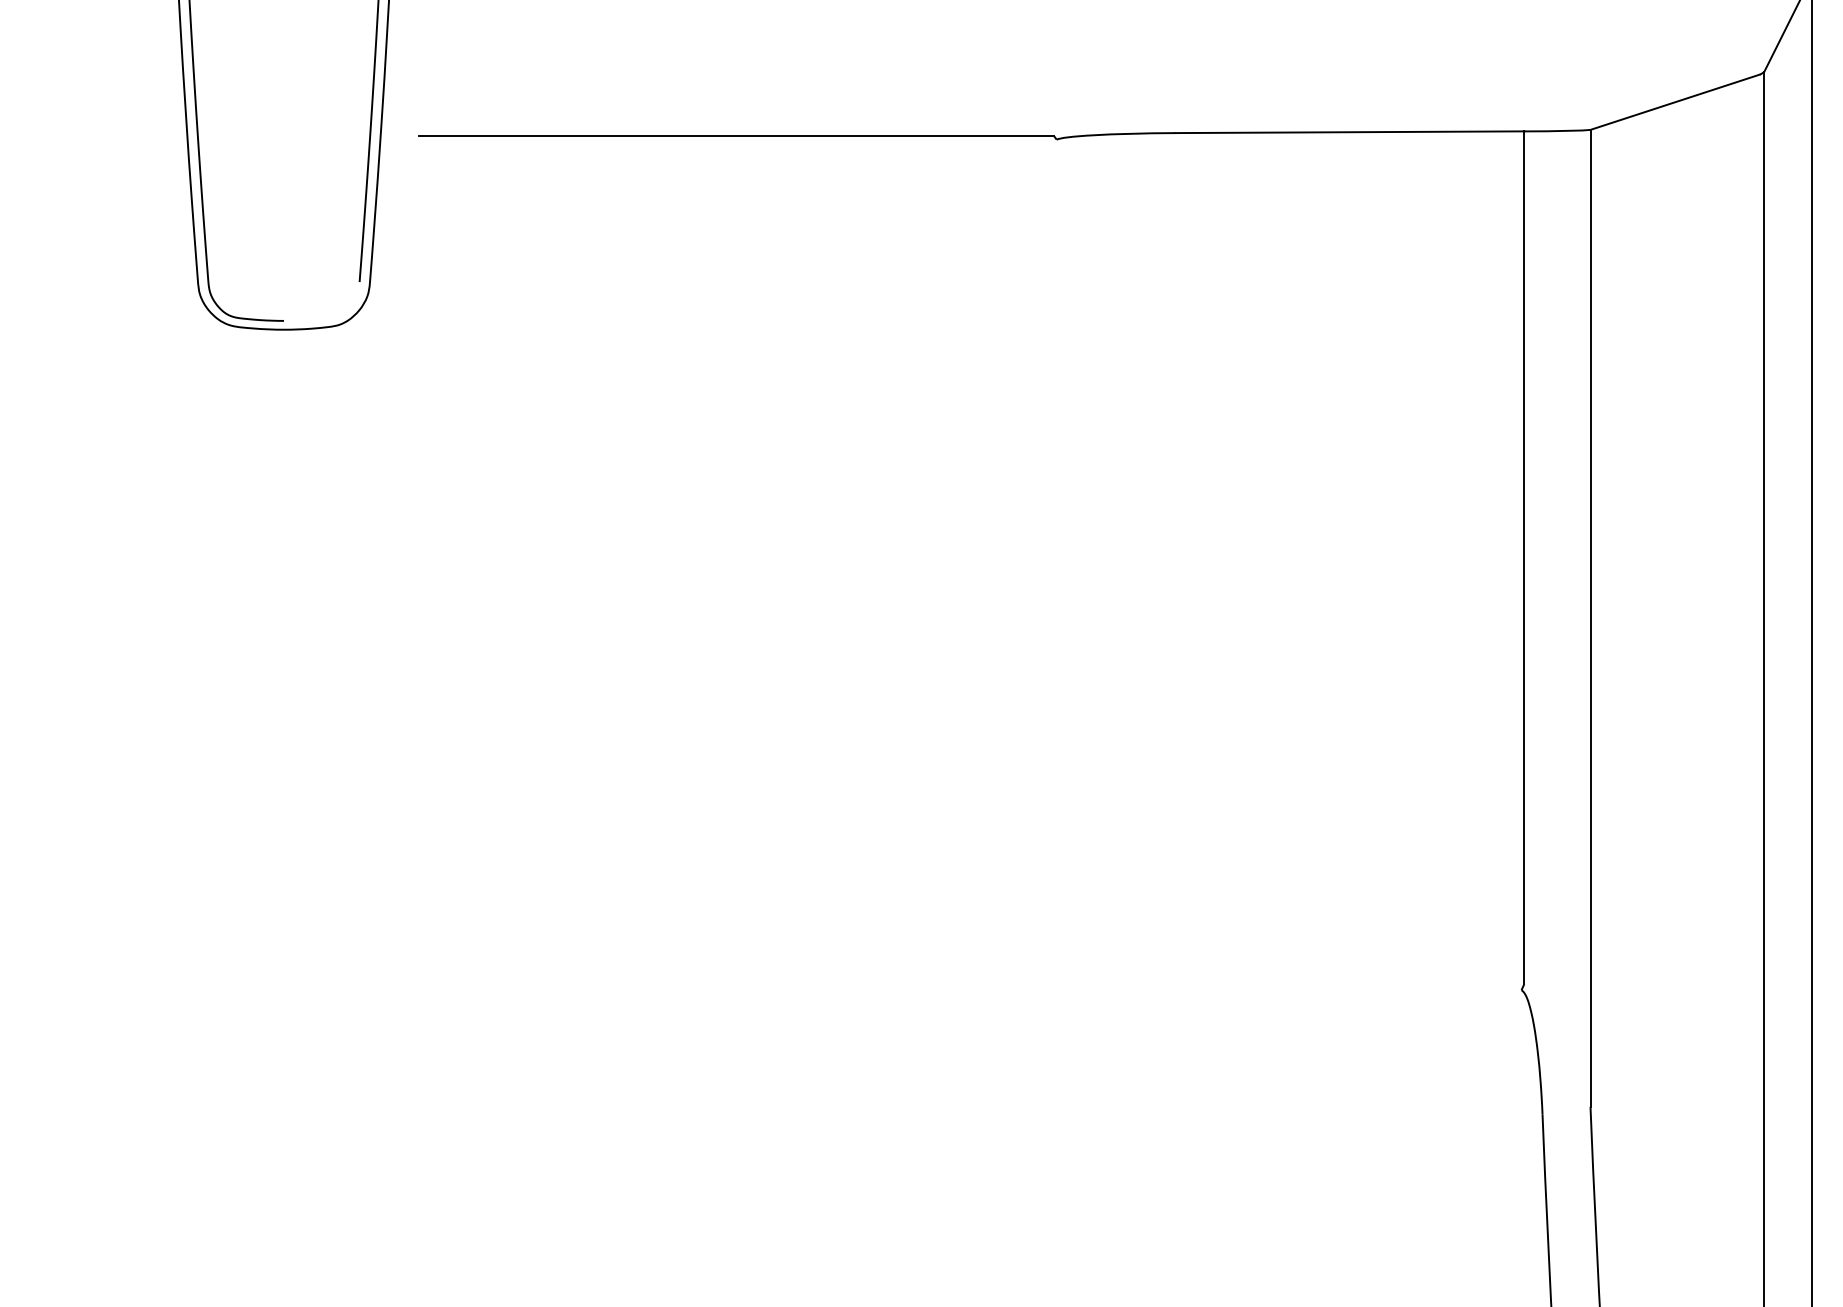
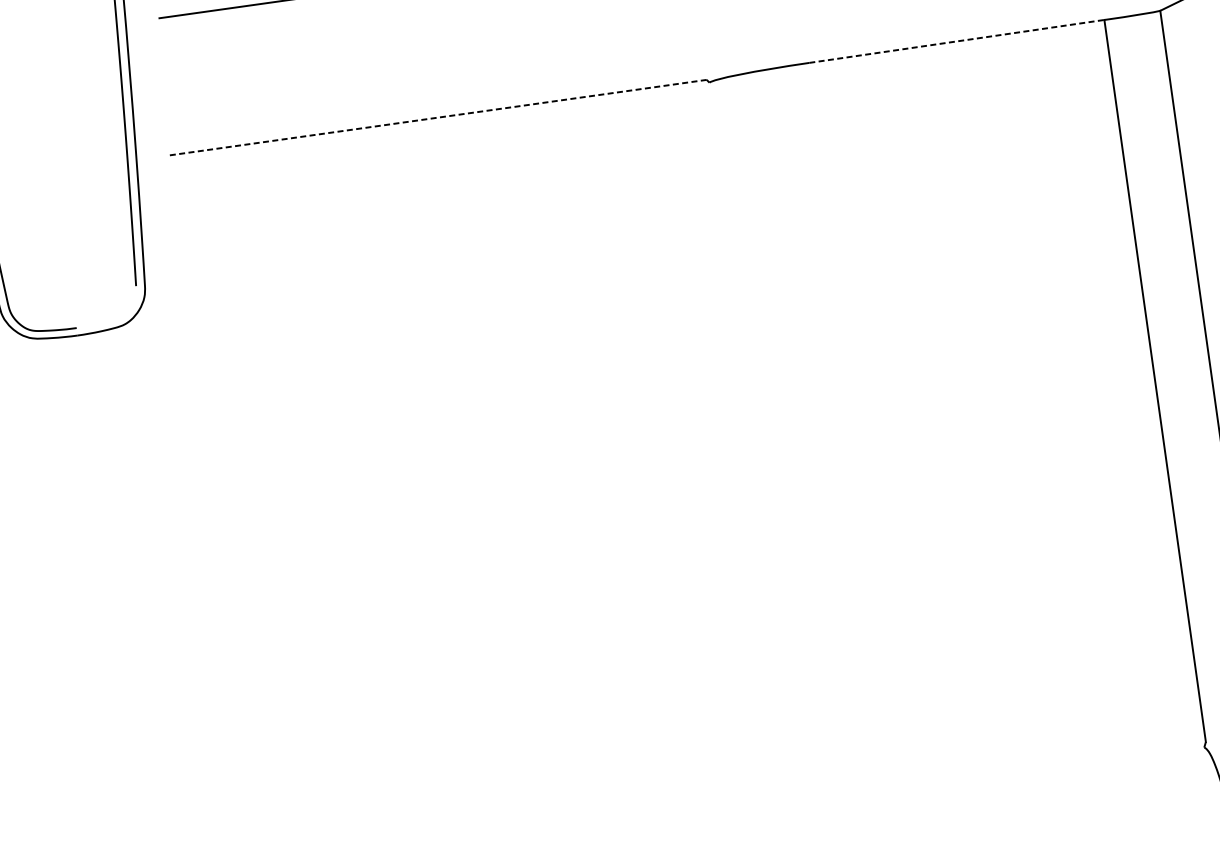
line: (1350, 132) -> (957, 41), solid -> dashed
line: (736, 136) -> (437, 118), solid -> dashed

